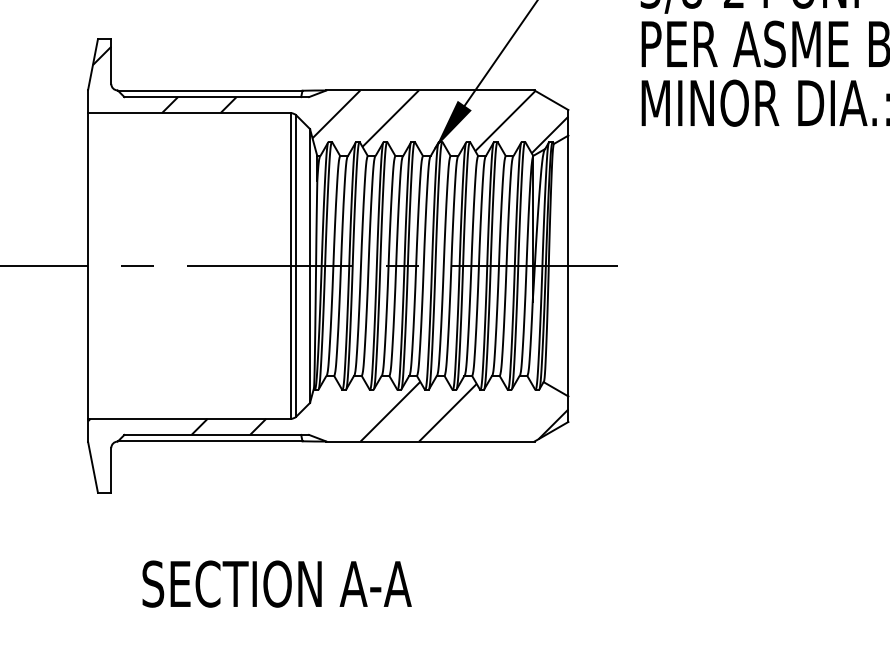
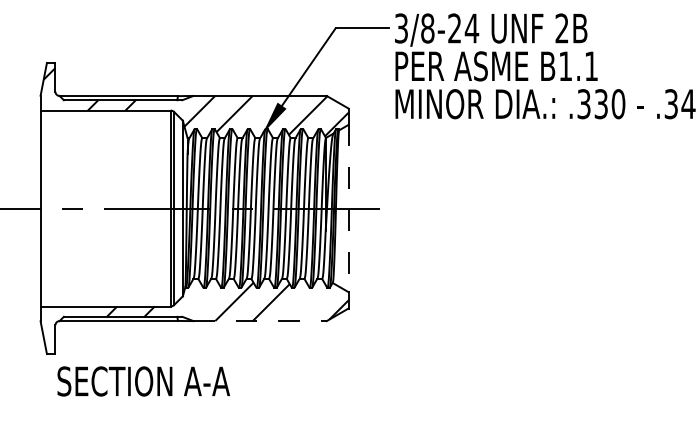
line: (568, 265) -> (348, 208), solid -> dashed
line: (431, 442) -> (260, 321), solid -> dashed
text: (276, 584) -> (143, 381), moved

